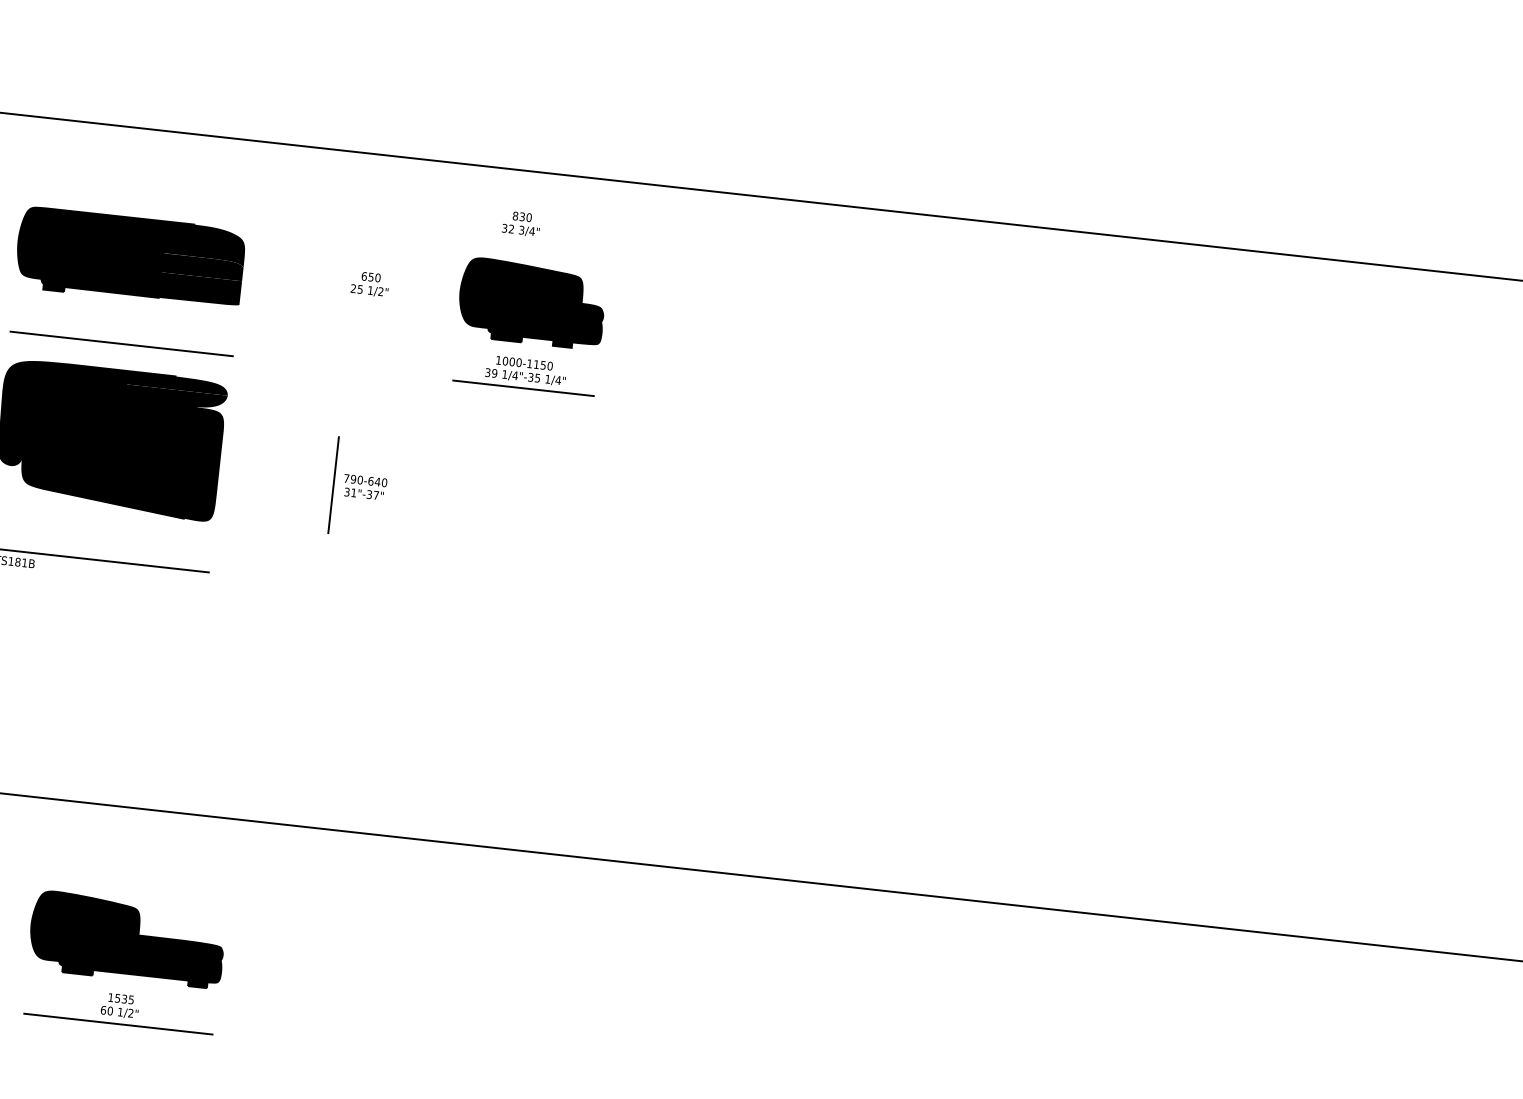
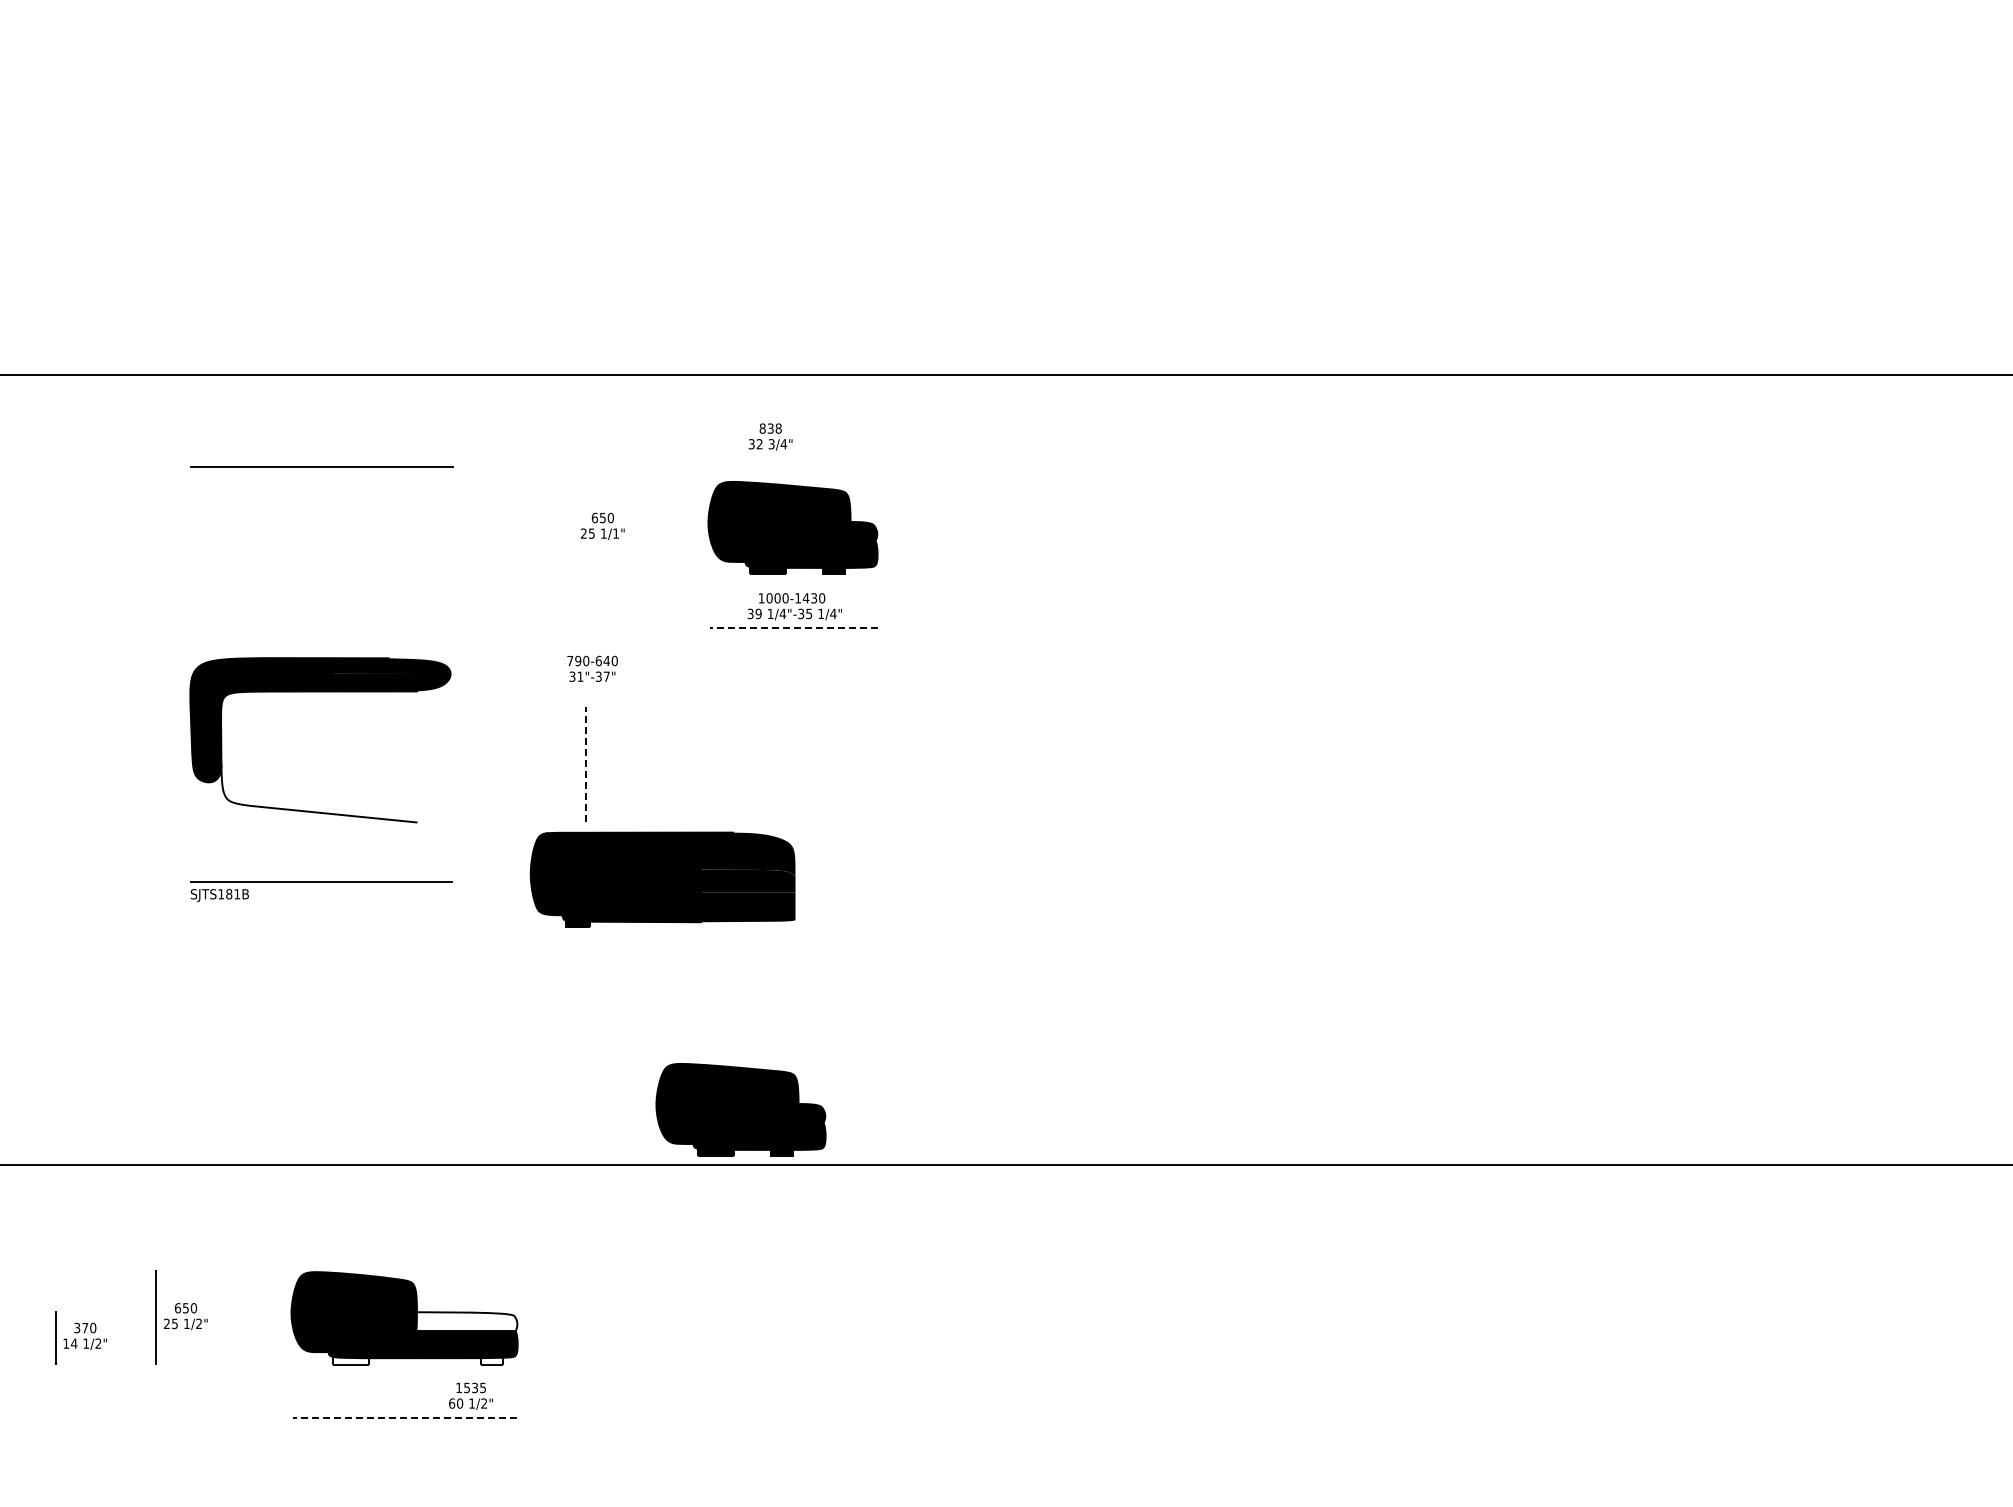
text: (529, 217) -> (778, 428), 830 -> 838
part: (130, 257) -> (662, 879), moved
text: (380, 291) -> (615, 533), 1/2" -> 1/1"
line: (121, 343) -> (321, 466), moved
text: (539, 365) -> (809, 598), 1000-1150 -> 1000-1430
line: (523, 388) -> (794, 627), solid -> dashed
fill: (122, 455) -> (336, 757), removed
line: (333, 484) -> (585, 763), solid -> dashed
text: (364, 487) -> (592, 668), moved
part: (432, 793) -> (740, 1109), added
fill: (179, 948) -> (466, 1321), removed
fill: (77, 970) -> (350, 1360), removed
fill: (198, 983) -> (492, 1360), removed
text: (119, 1005) -> (470, 1395), moved
line: (118, 1023) -> (405, 1417), solid -> dashed

